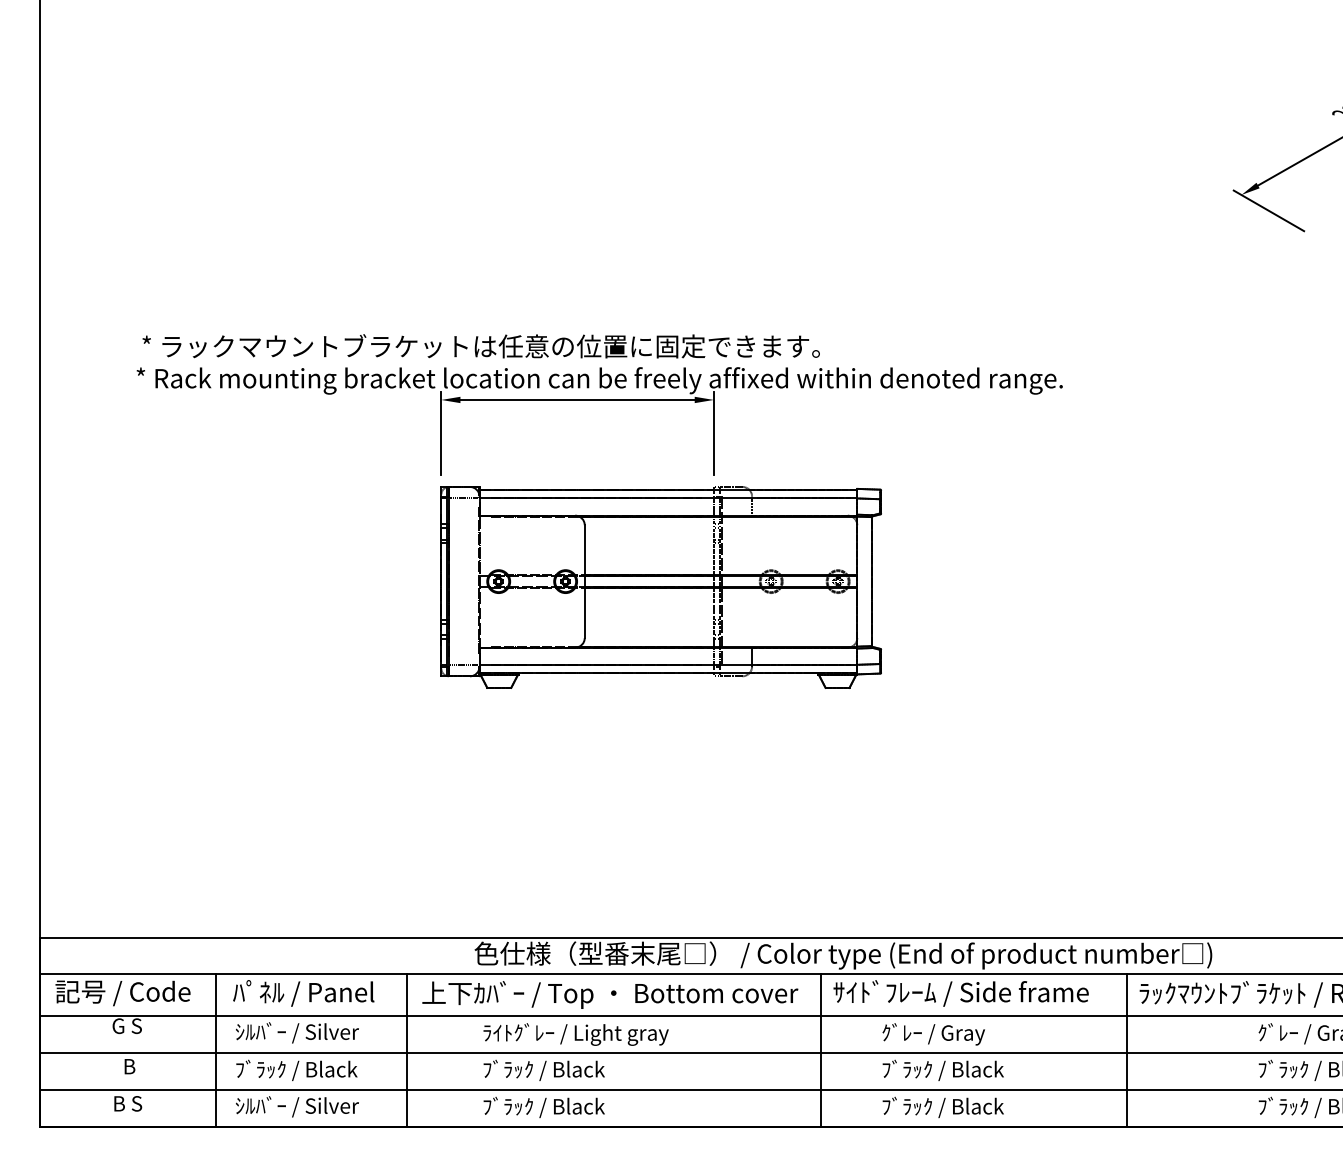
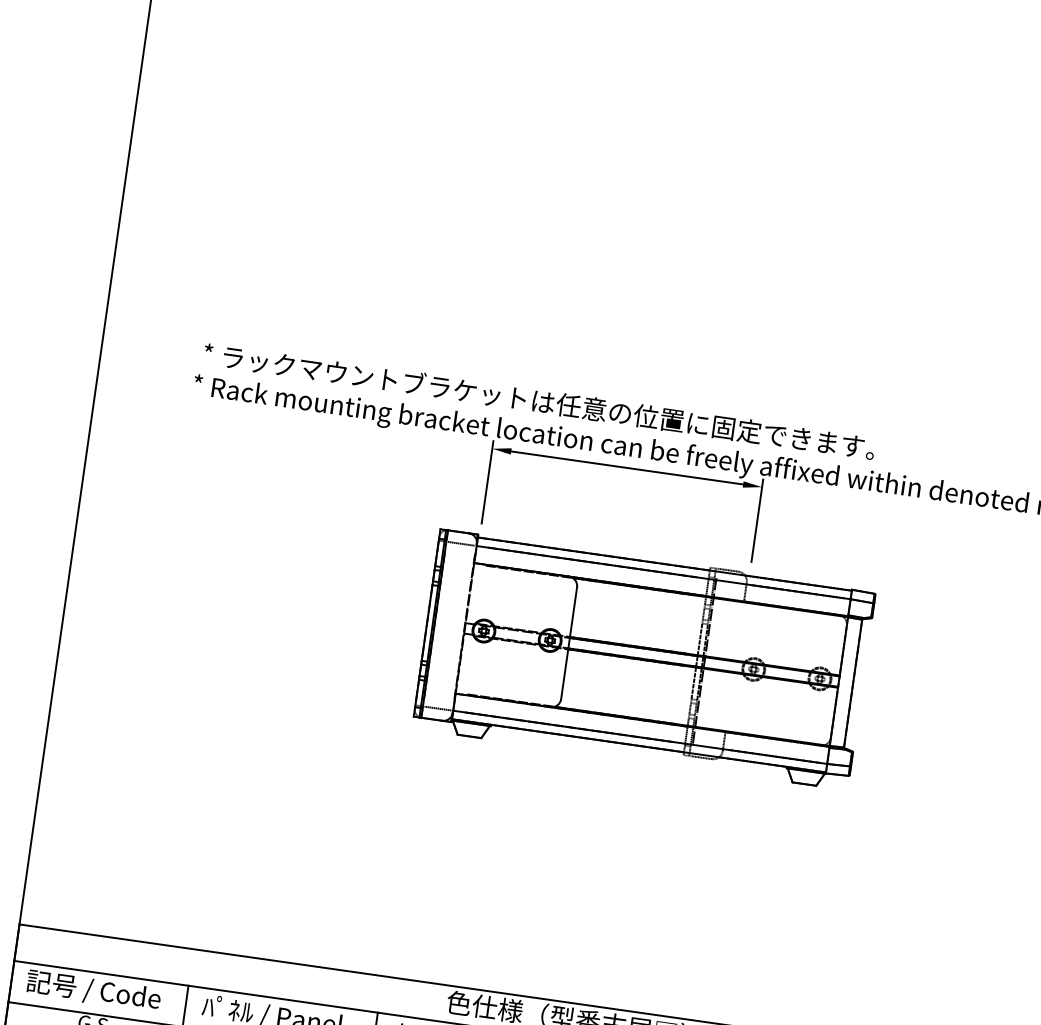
part: (660, 587) -> (643, 659), moved

